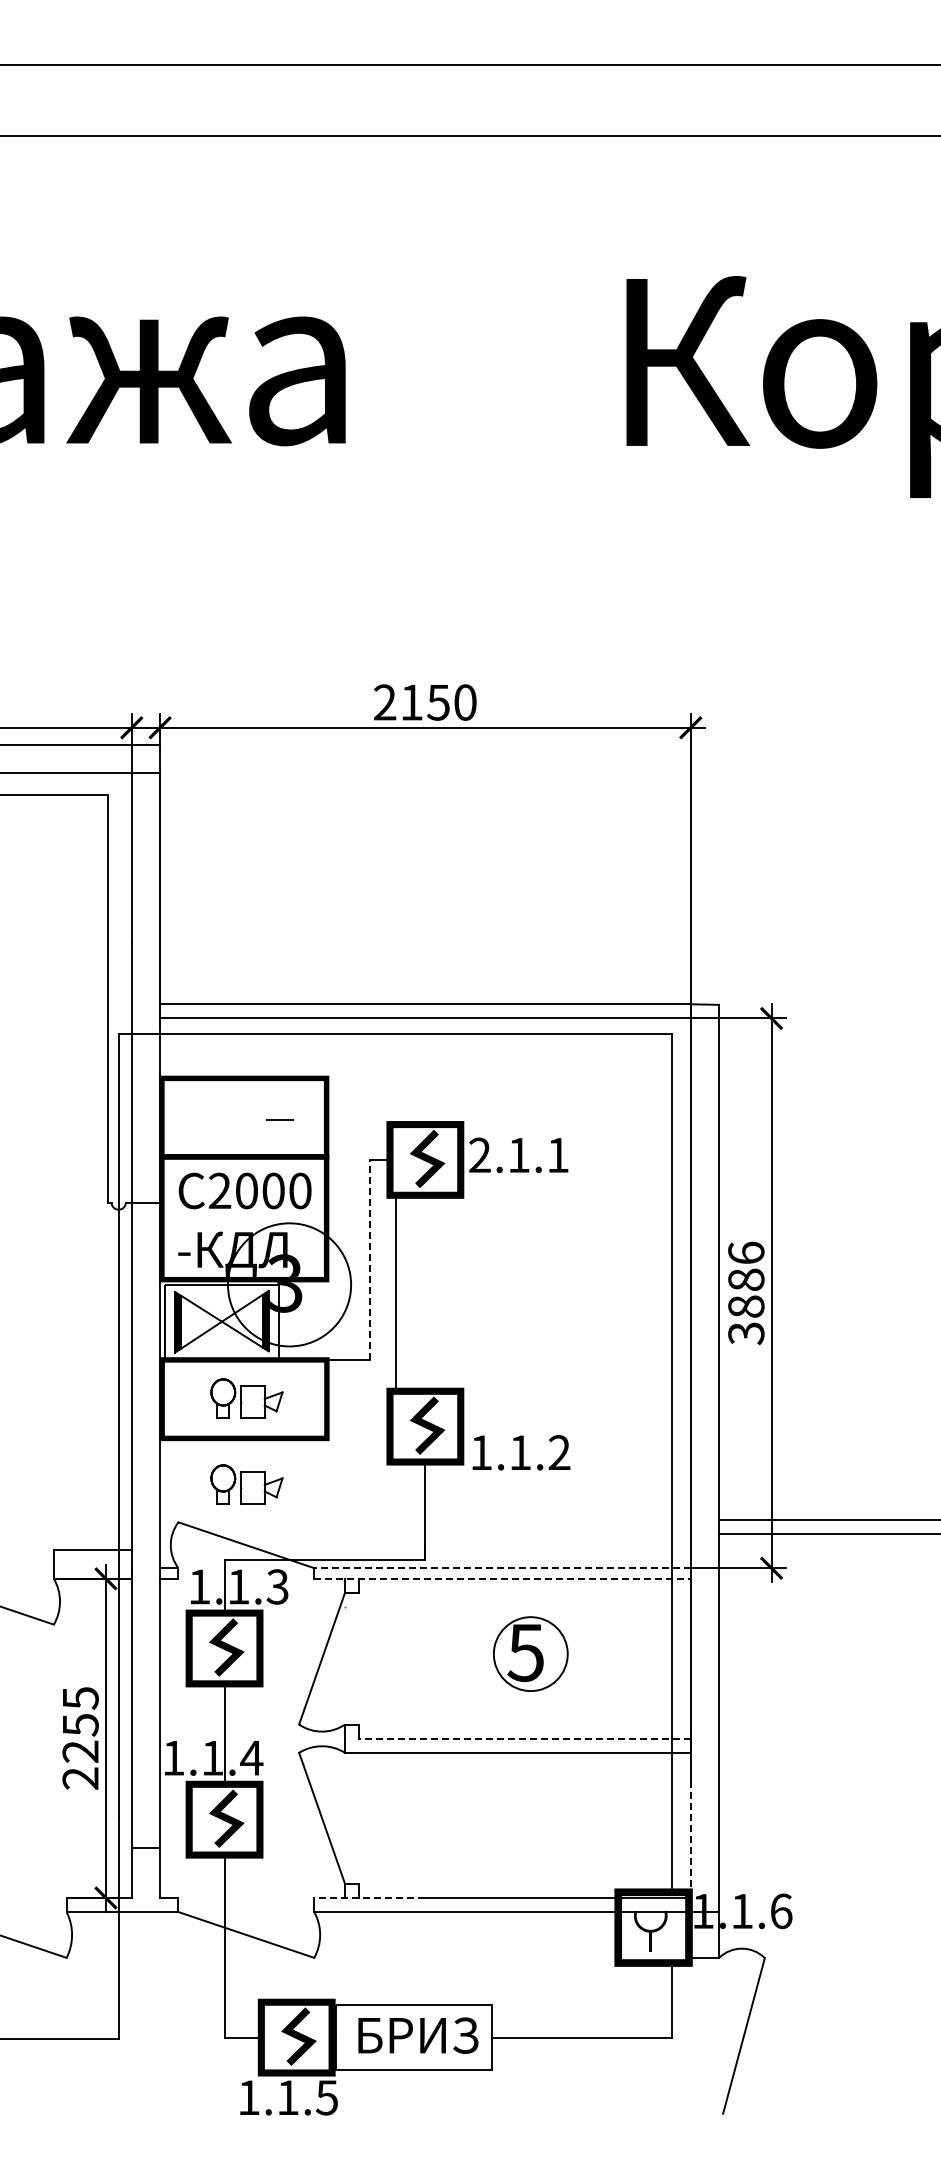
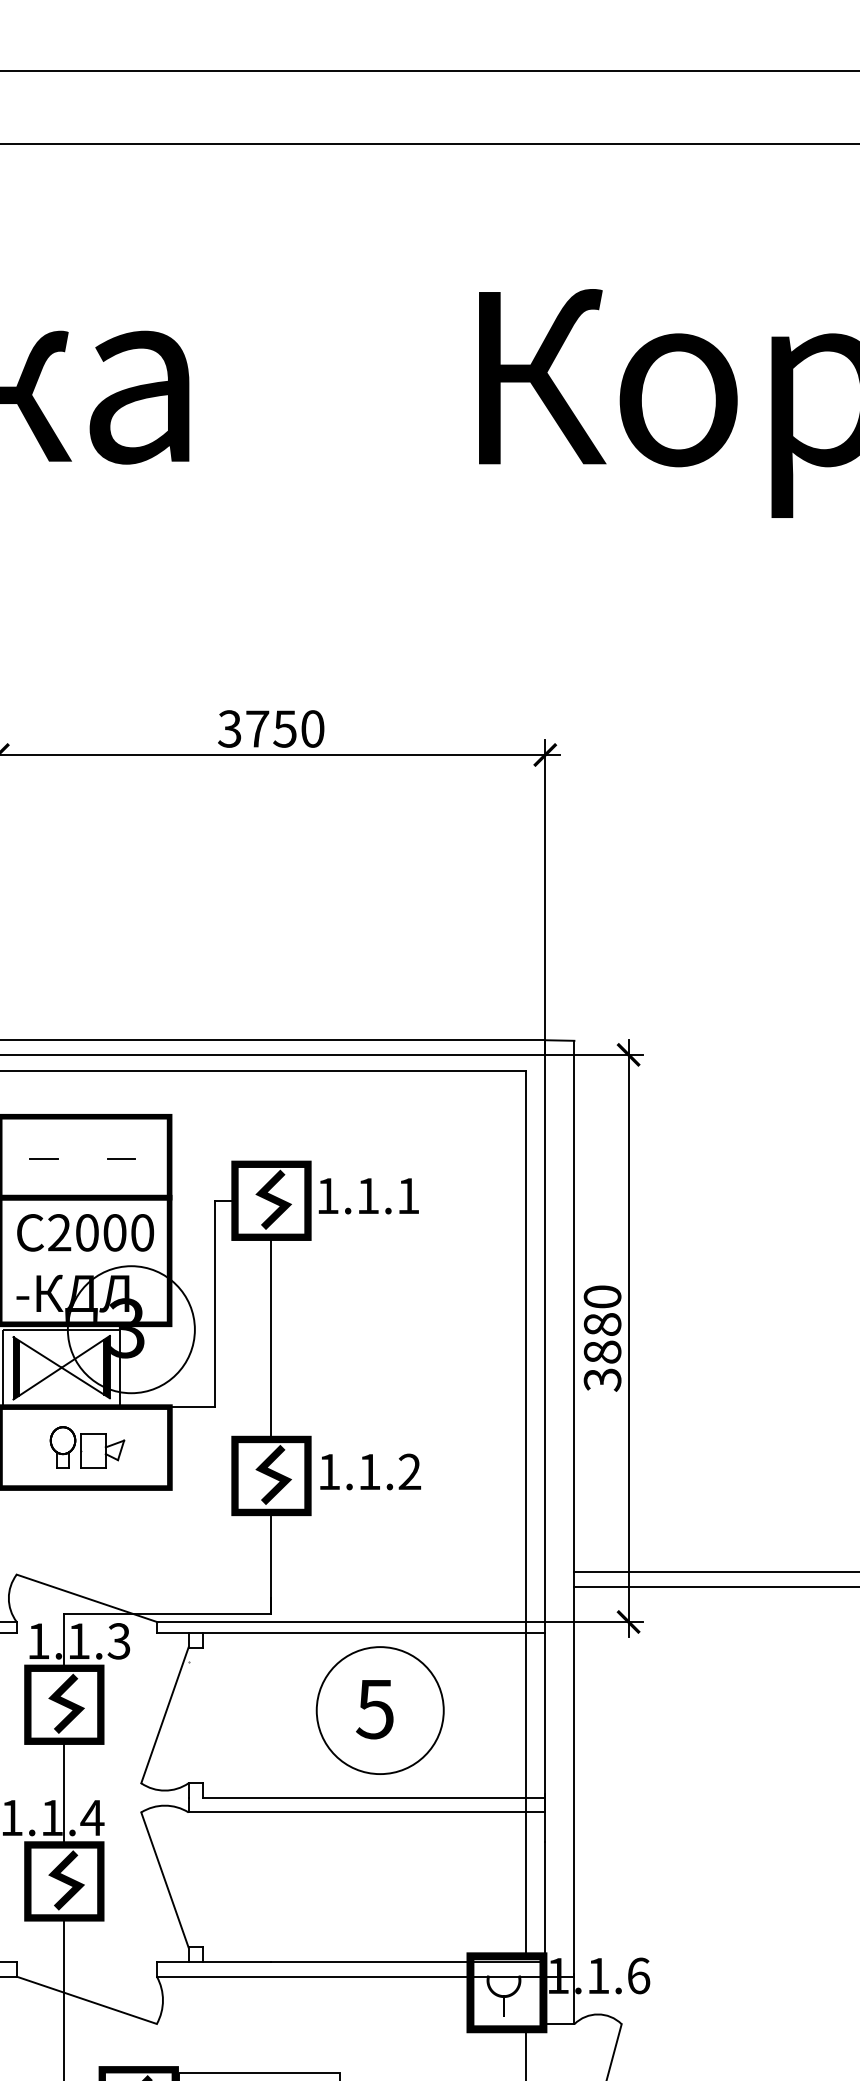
text: (398, 702) -> (243, 728), 2150 -> 3750
line: (204, 1119) -> (43, 1159), added
text: (479, 1154) -> (327, 1195), 2.1.1 -> 1.1.1
text: (746, 1252) -> (602, 1296), 3886 -> 3880
line: (370, 1259) -> (214, 1303), dashed -> solid
line: (396, 1293) -> (271, 1338), moved
text: (521, 1452) -> (370, 1471), moved
part: (246, 1484) -> (86, 1535), removed
line: (501, 1568) -> (350, 1622), dashed -> solid
line: (502, 1578) -> (351, 1632), dashed -> solid
circle: (530, 1653) -> (379, 1709), size x1.67
line: (524, 1738) -> (373, 1797), dashed -> solid
line: (690, 1839) -> (545, 1901), dashed -> solid
line: (369, 1897) -> (213, 1961), dashed -> solid

